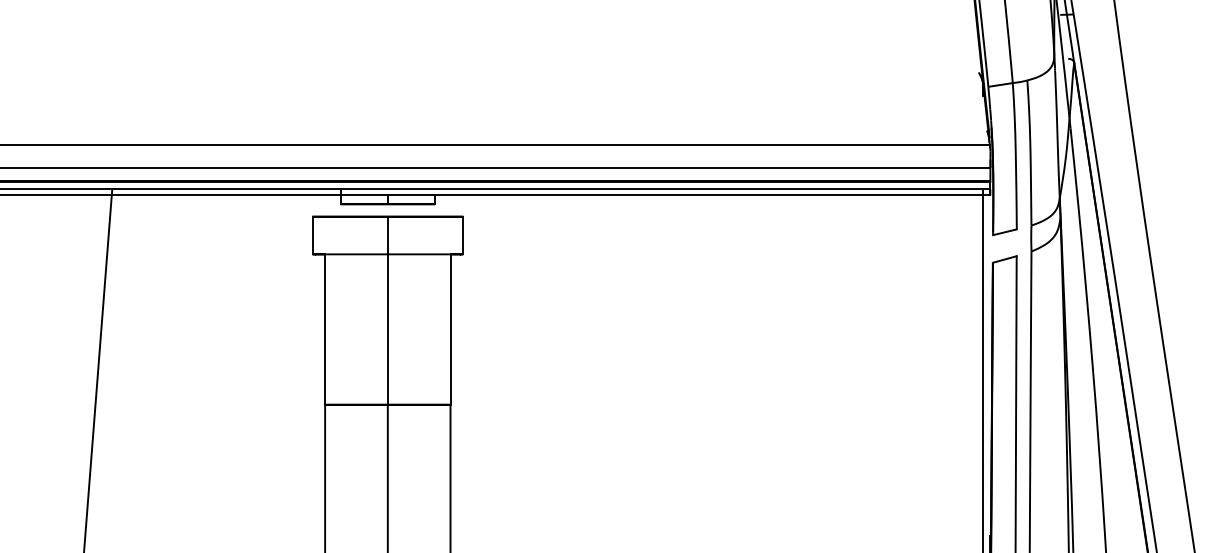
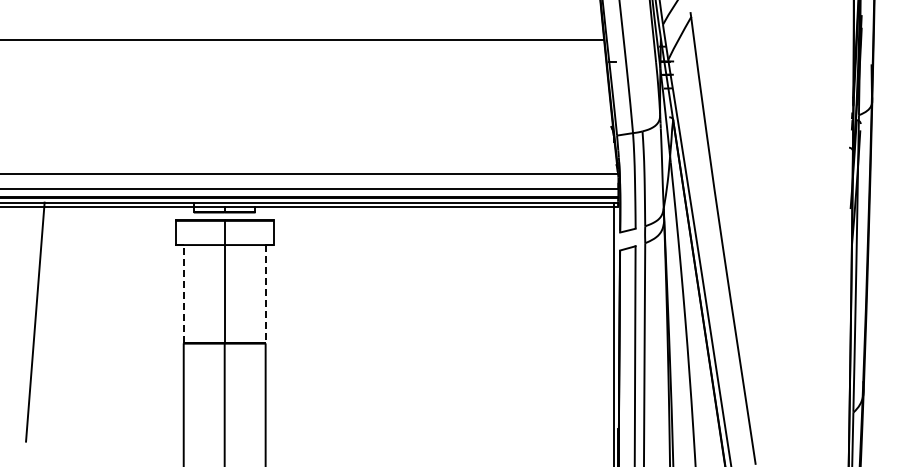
line: (324, 328) -> (183, 293), solid -> dashed
line: (450, 330) -> (265, 294), solid -> dashed

